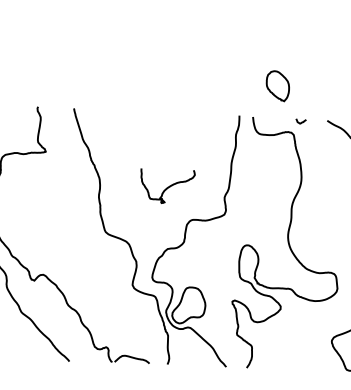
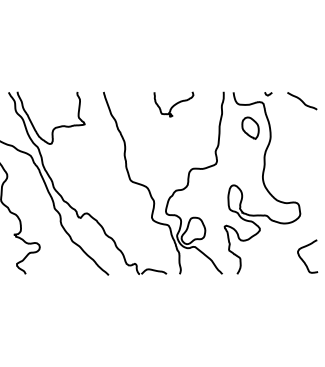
part: (277, 85) -> (250, 127), moved
curve: (166, 186) -> (173, 104), moved

